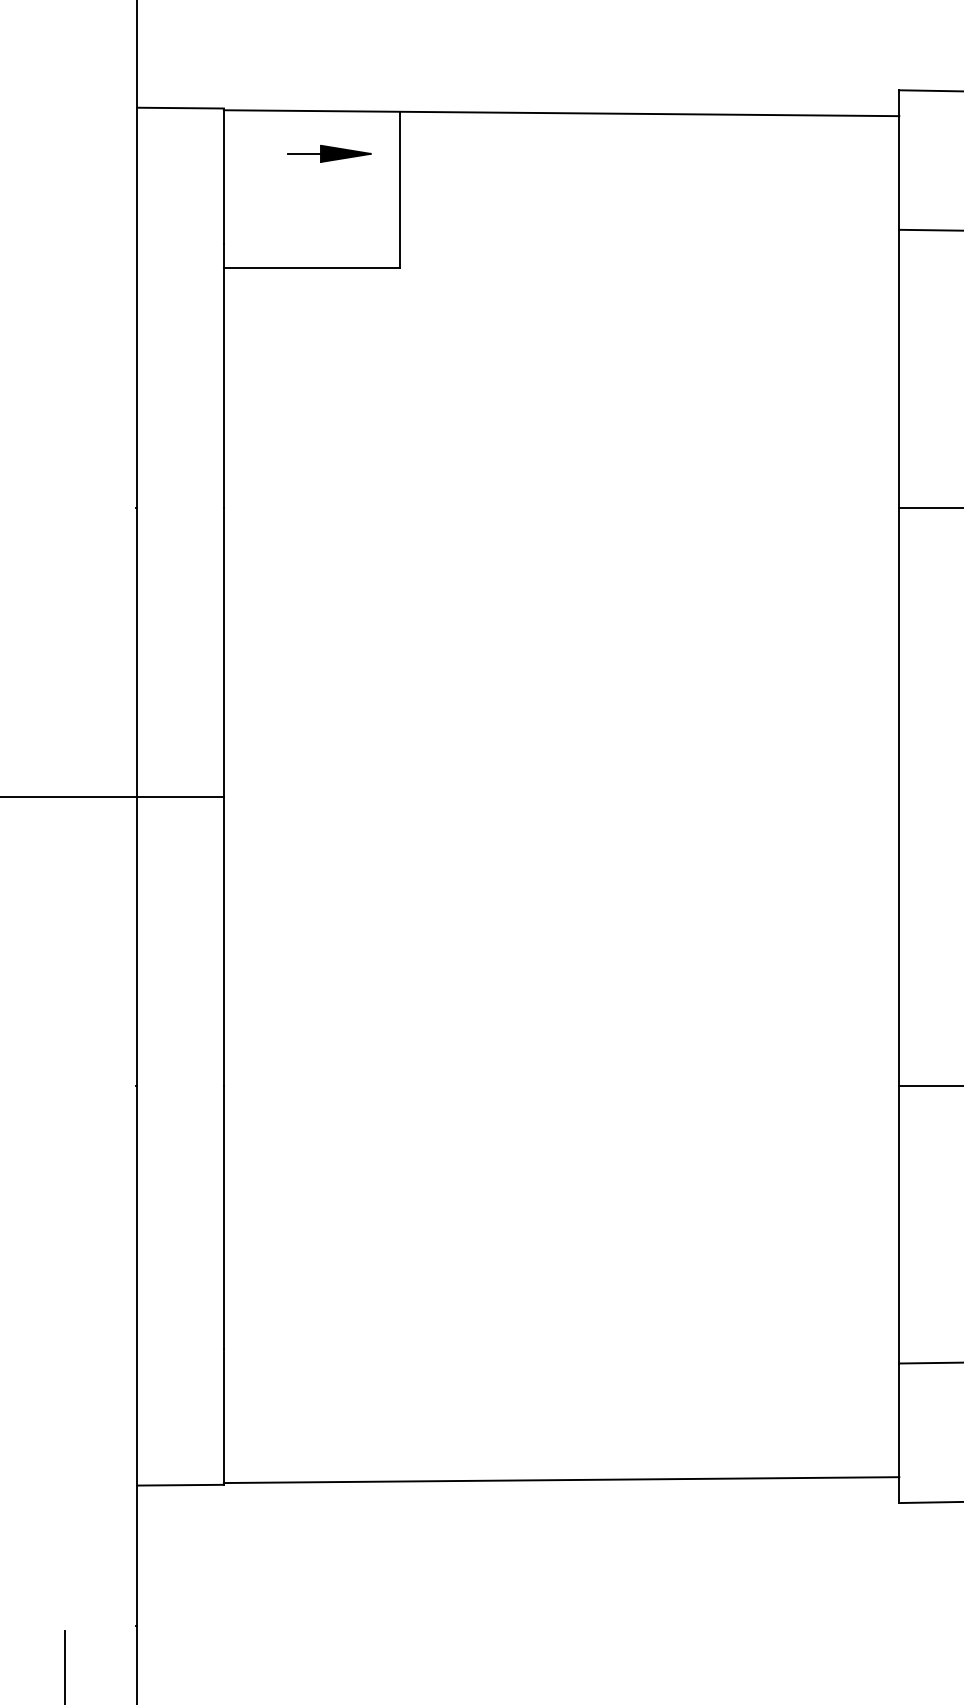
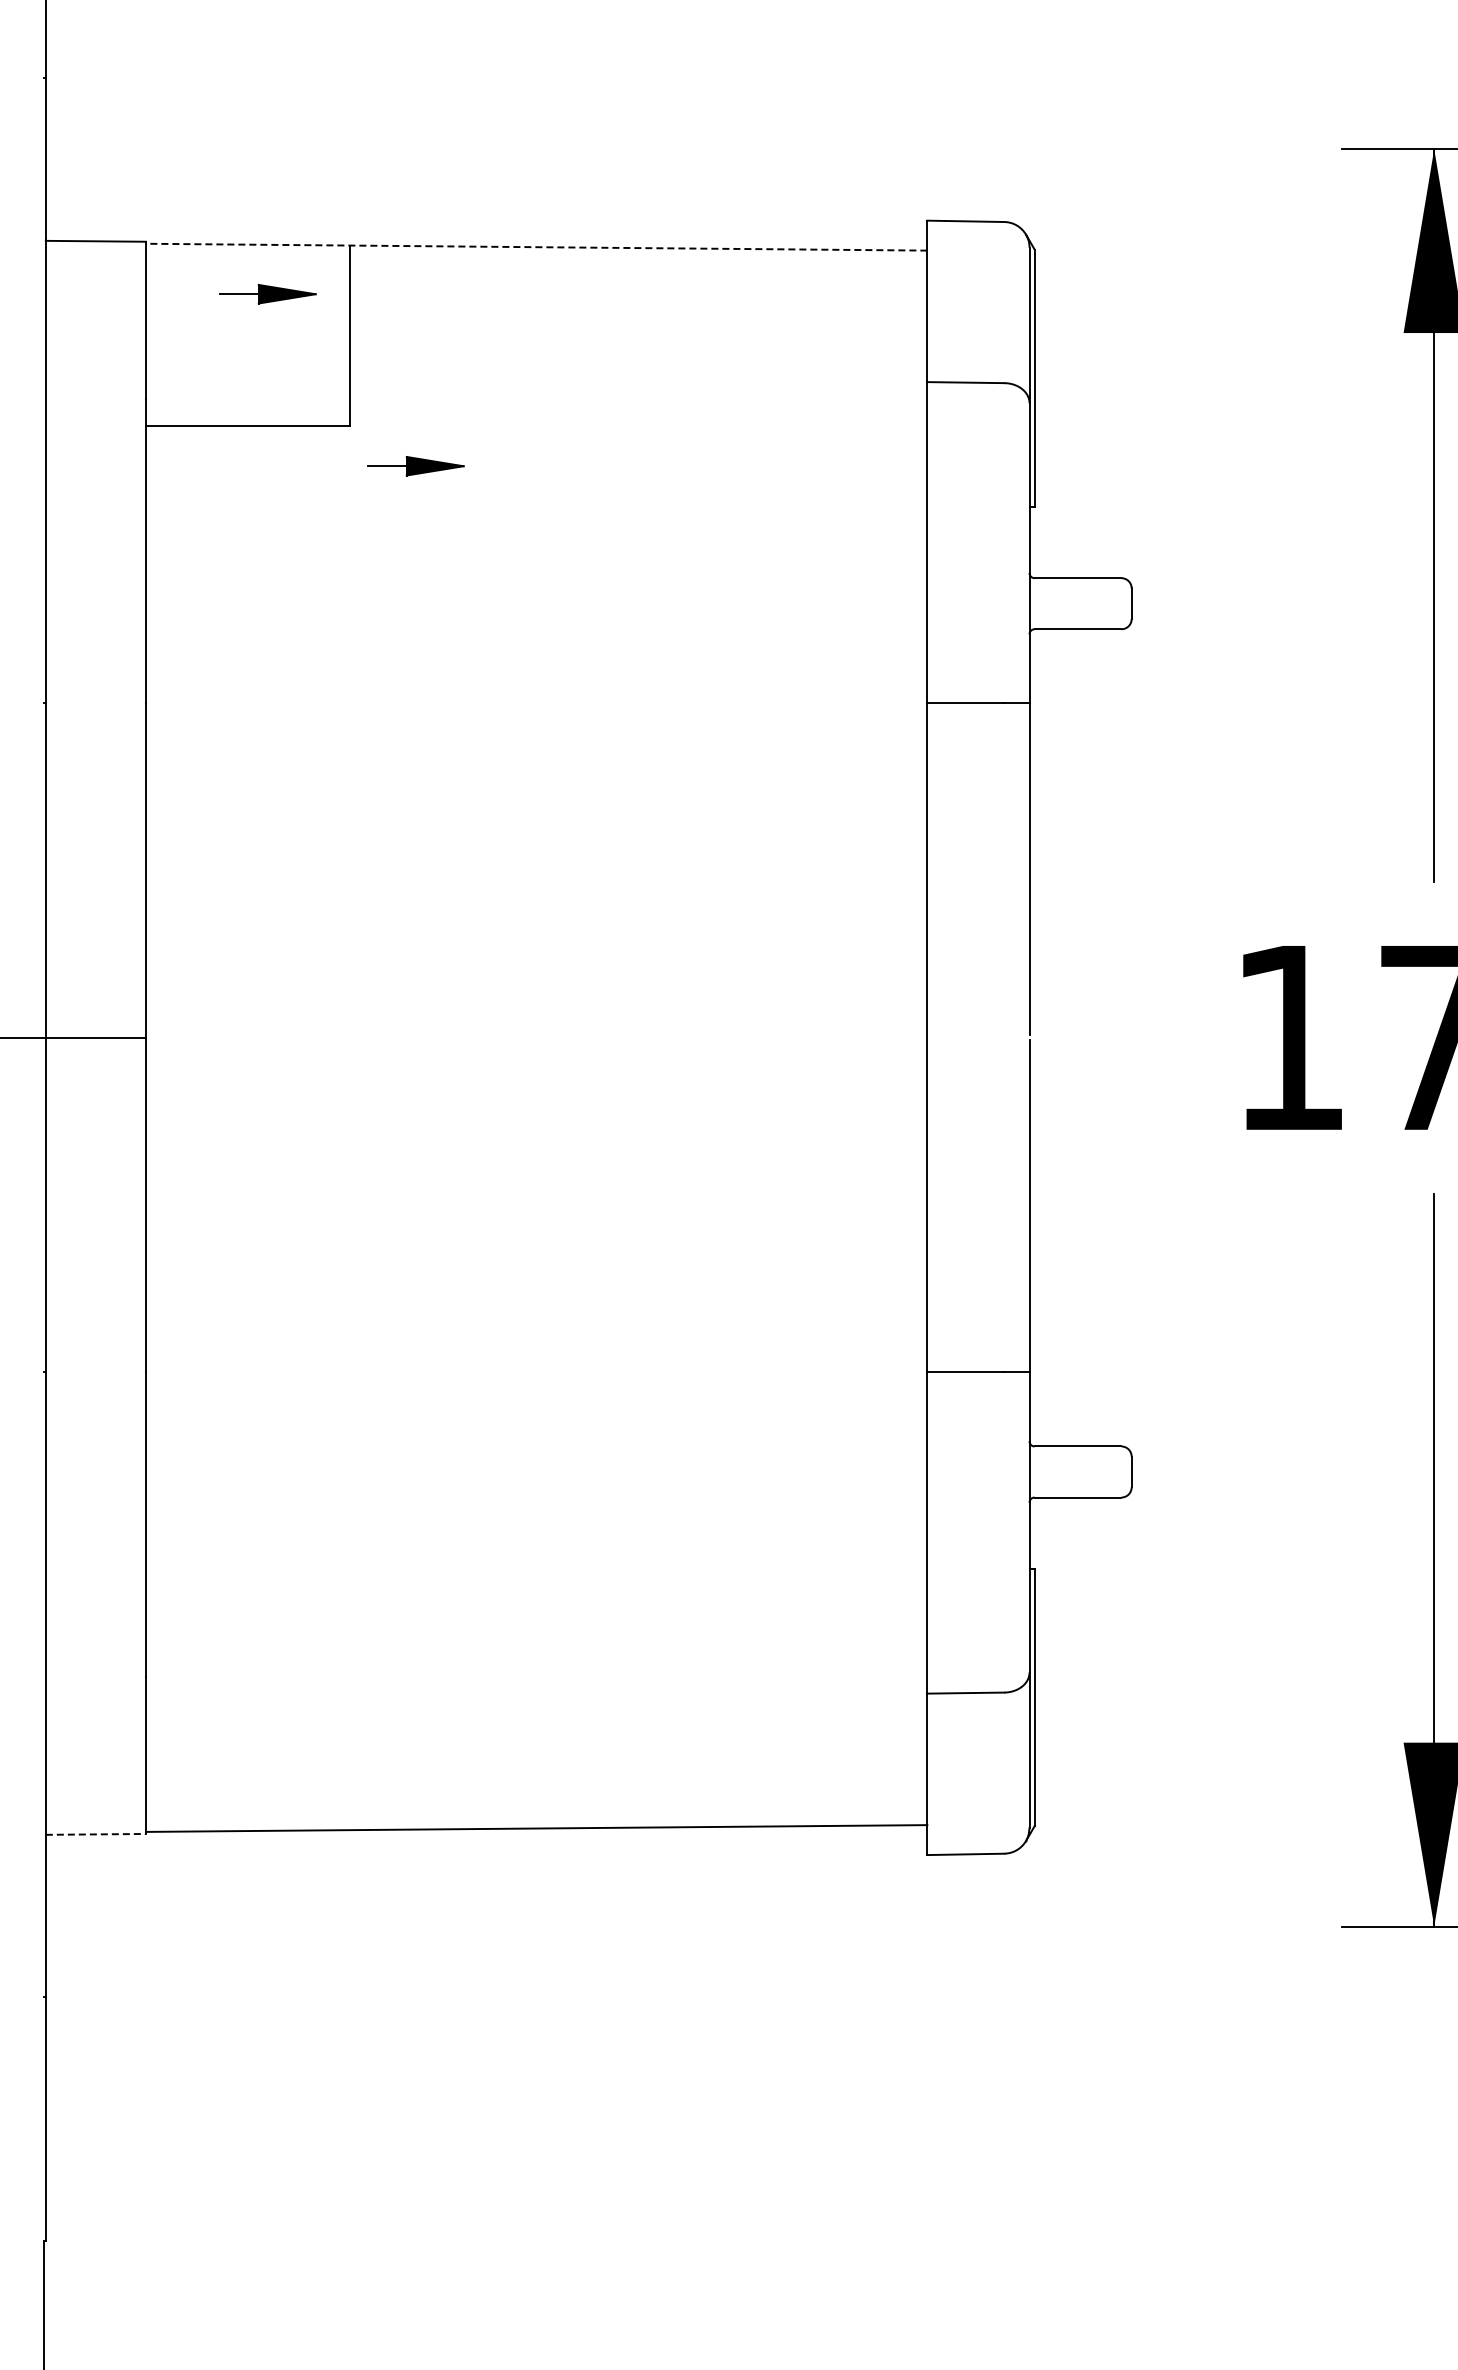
line: (561, 113) -> (536, 247), solid -> dashed
part: (456, 302) -> (415, 466), added
line: (181, 1485) -> (96, 1834), solid -> dashed

